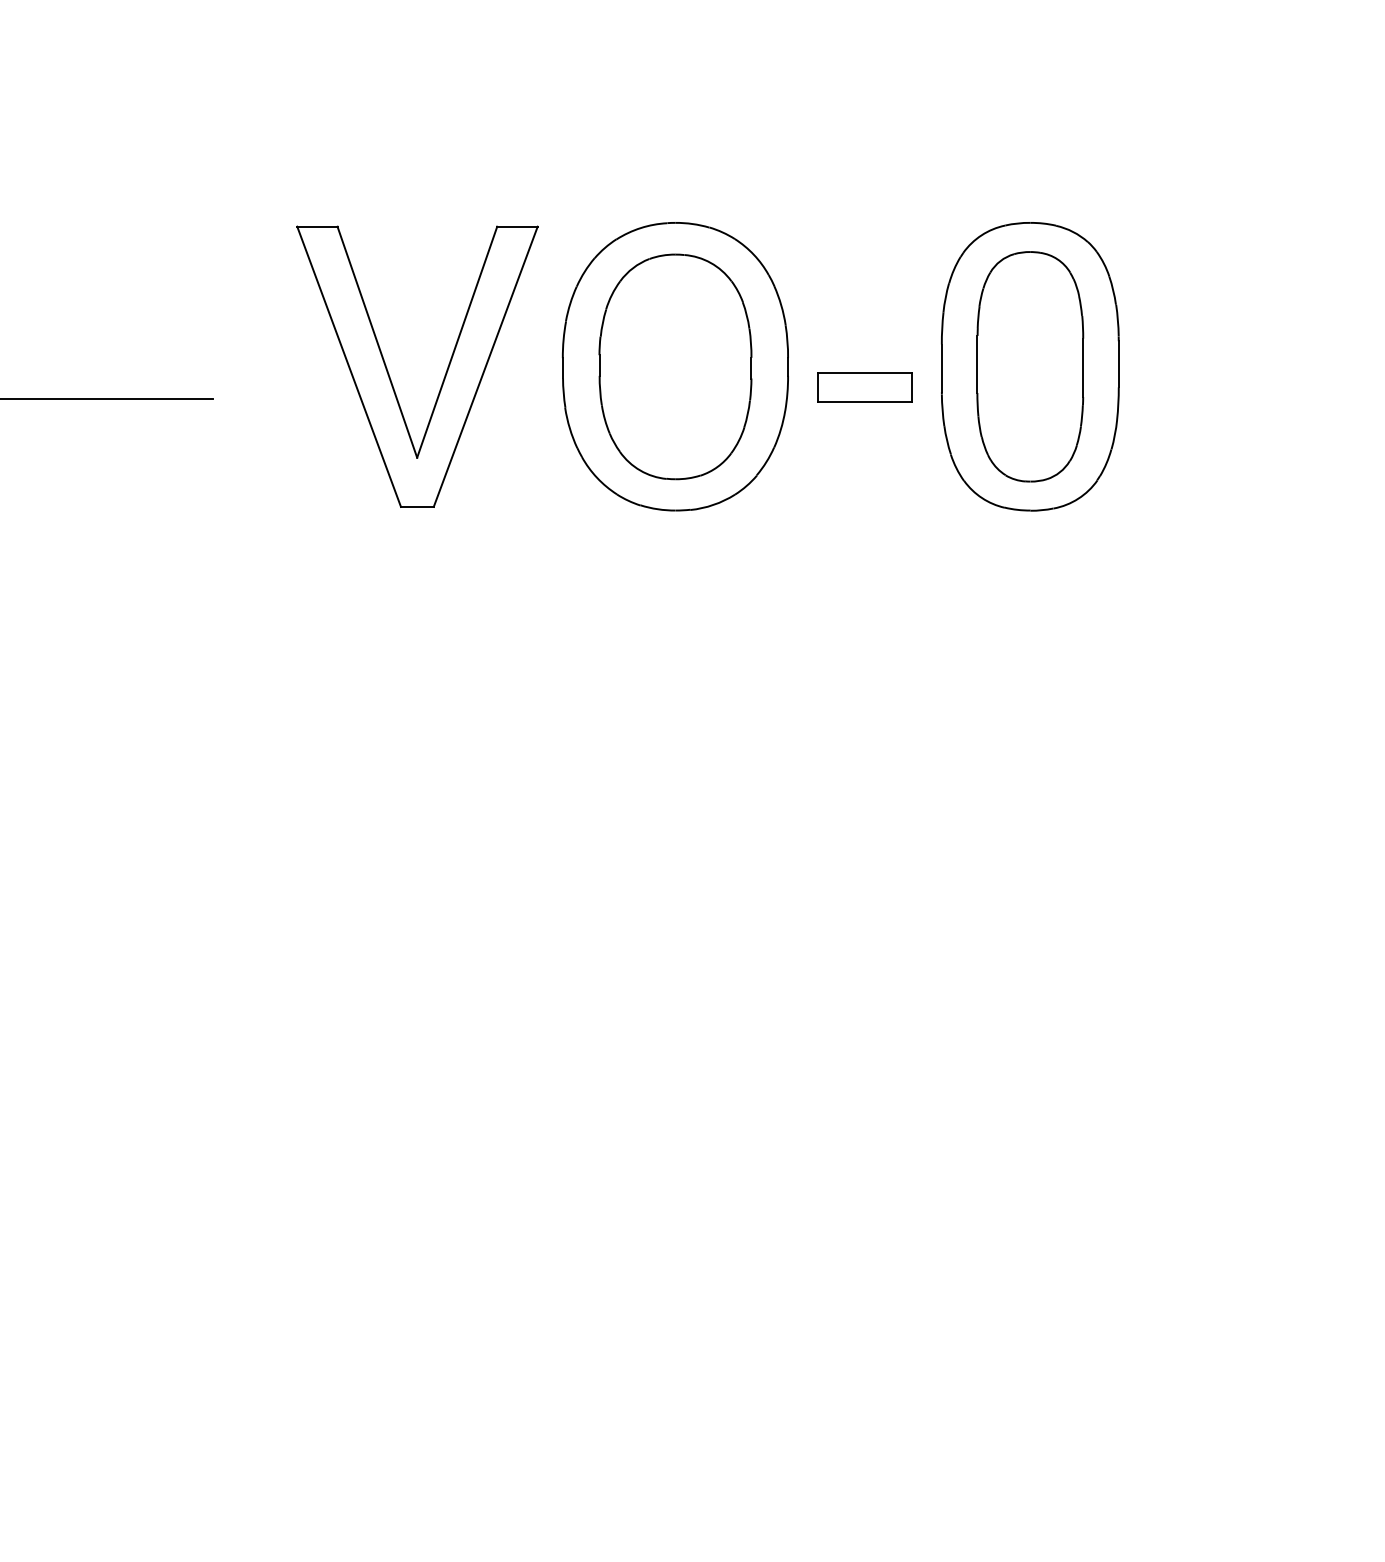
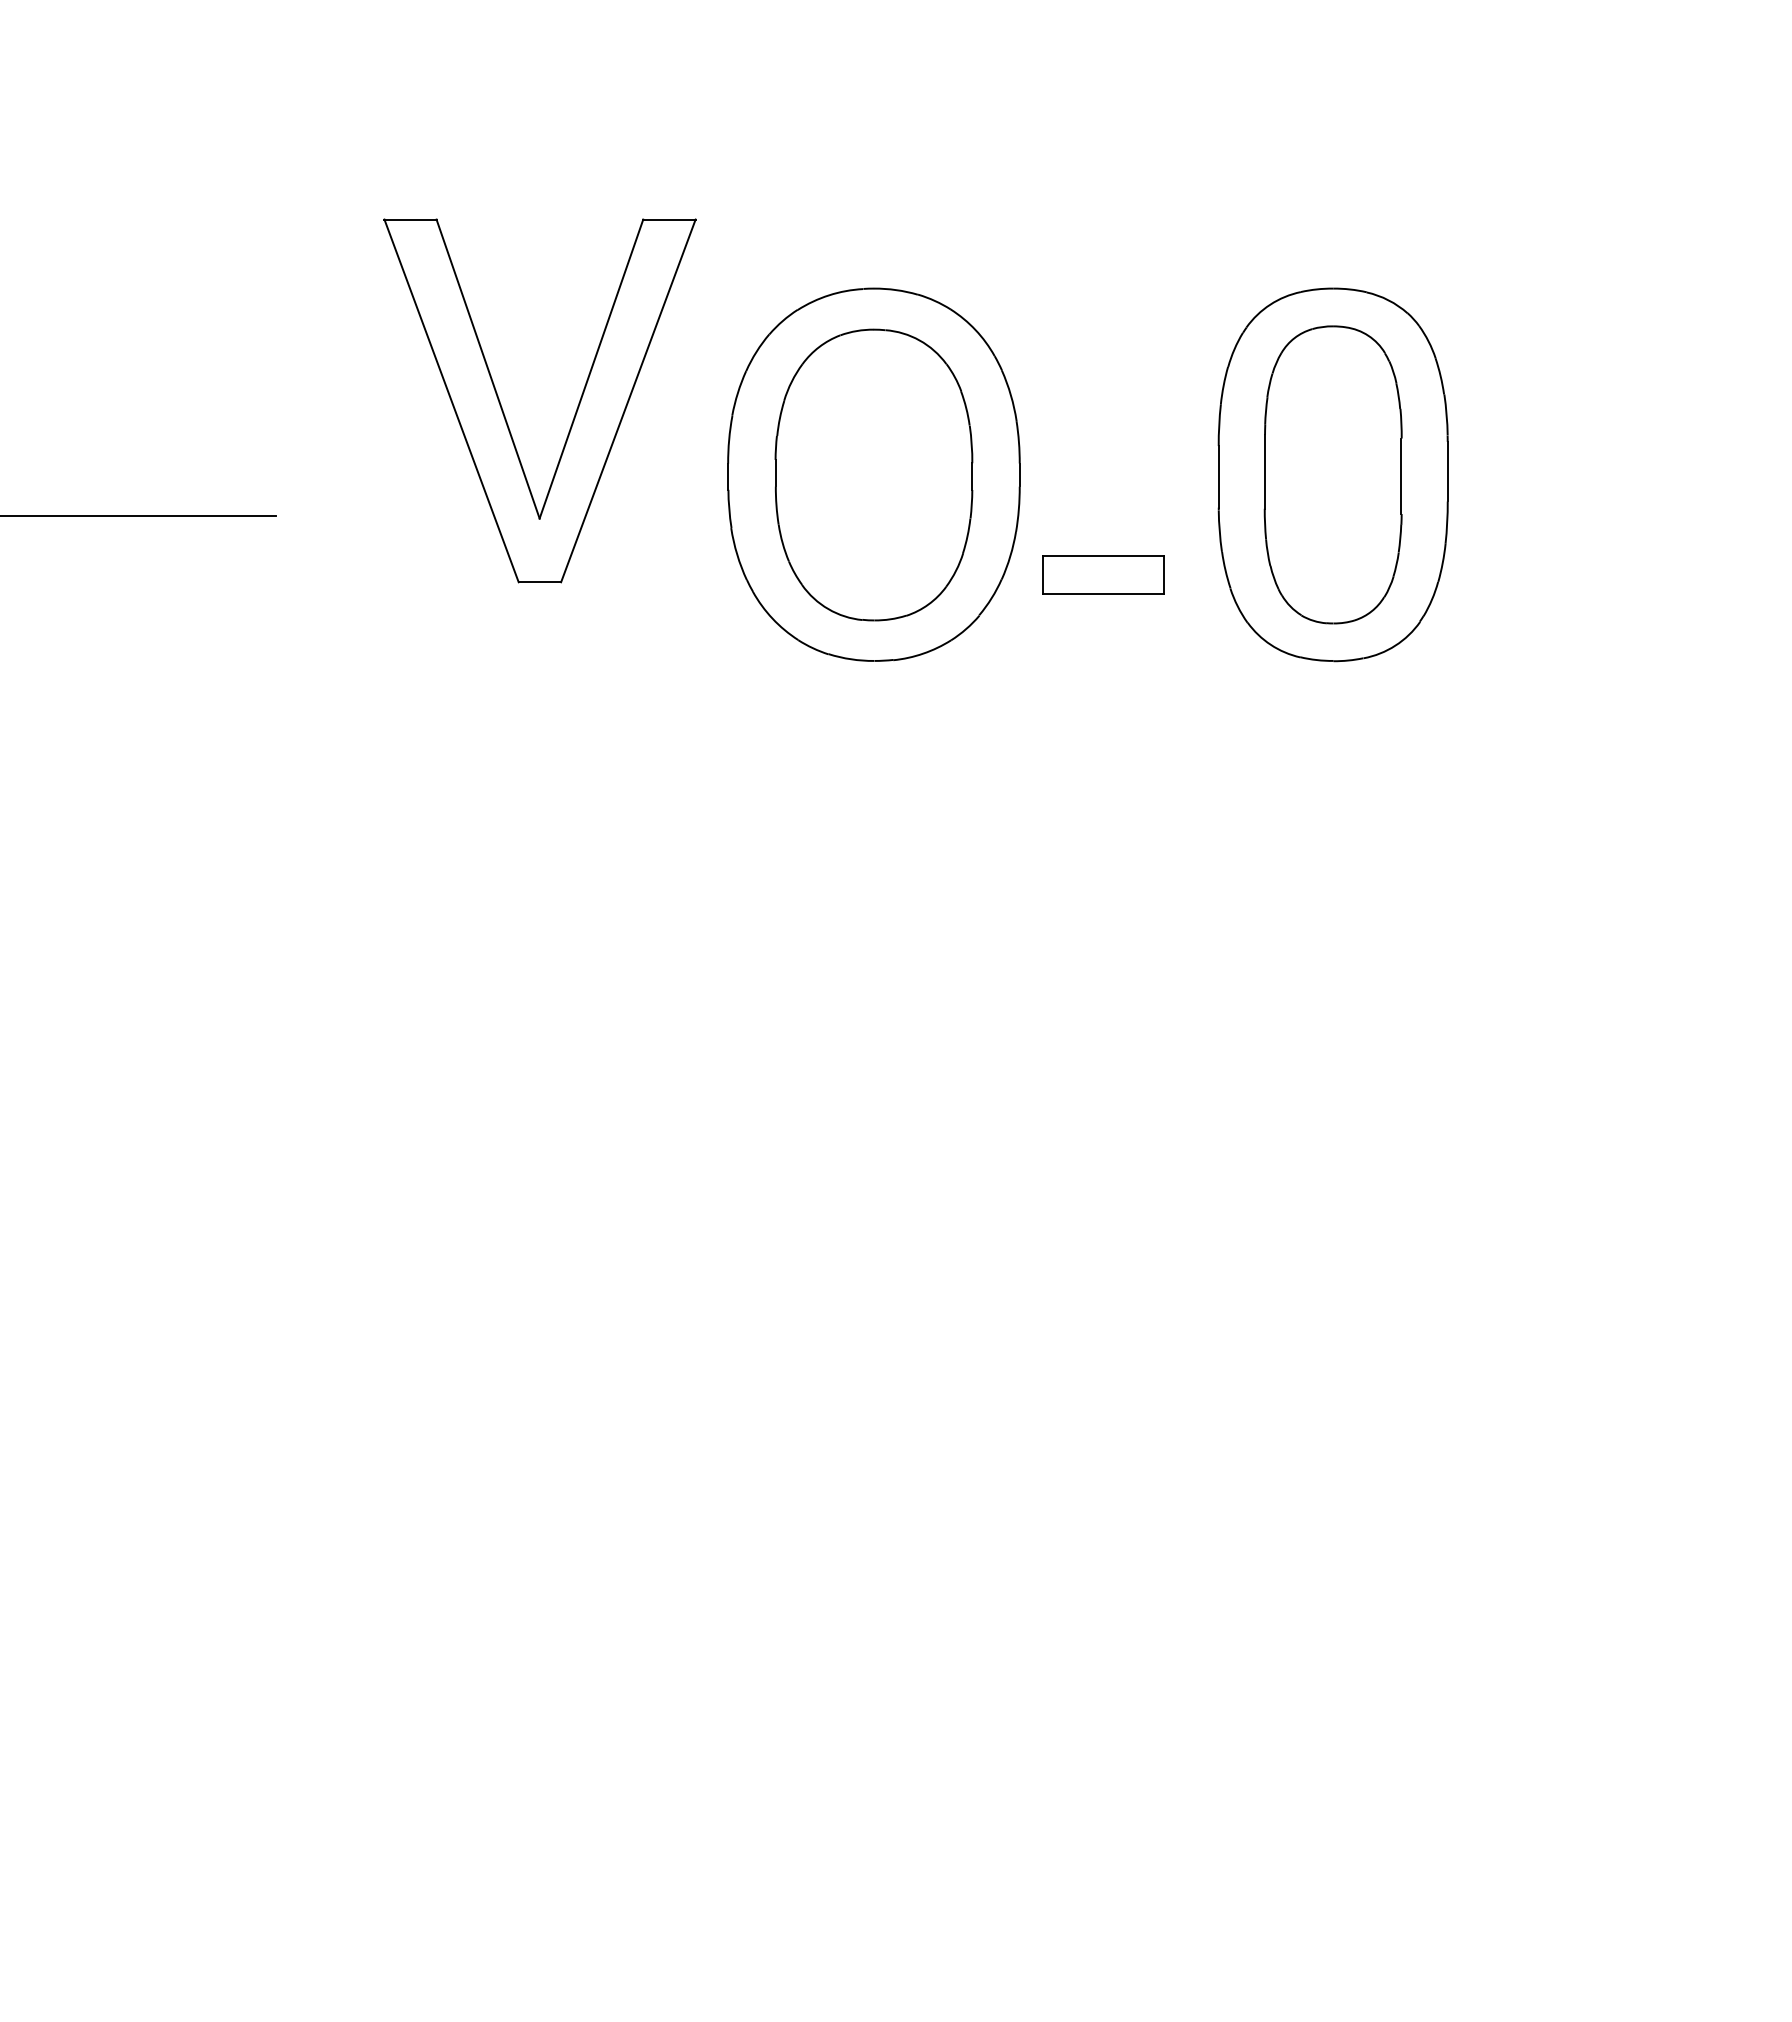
part: (390, 378) -> (505, 415), moved
part: (865, 387) -> (1103, 574), moved

